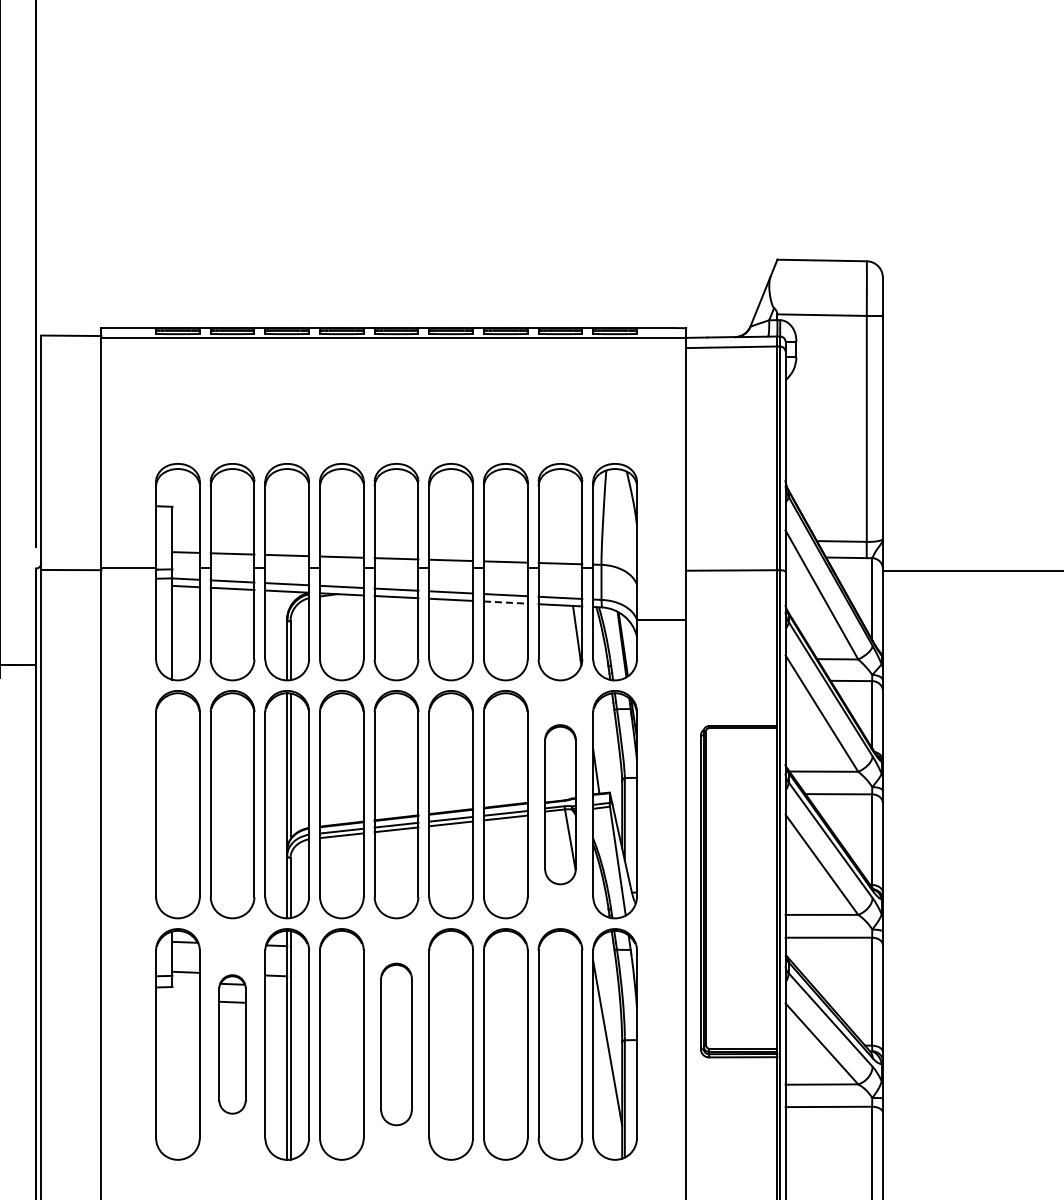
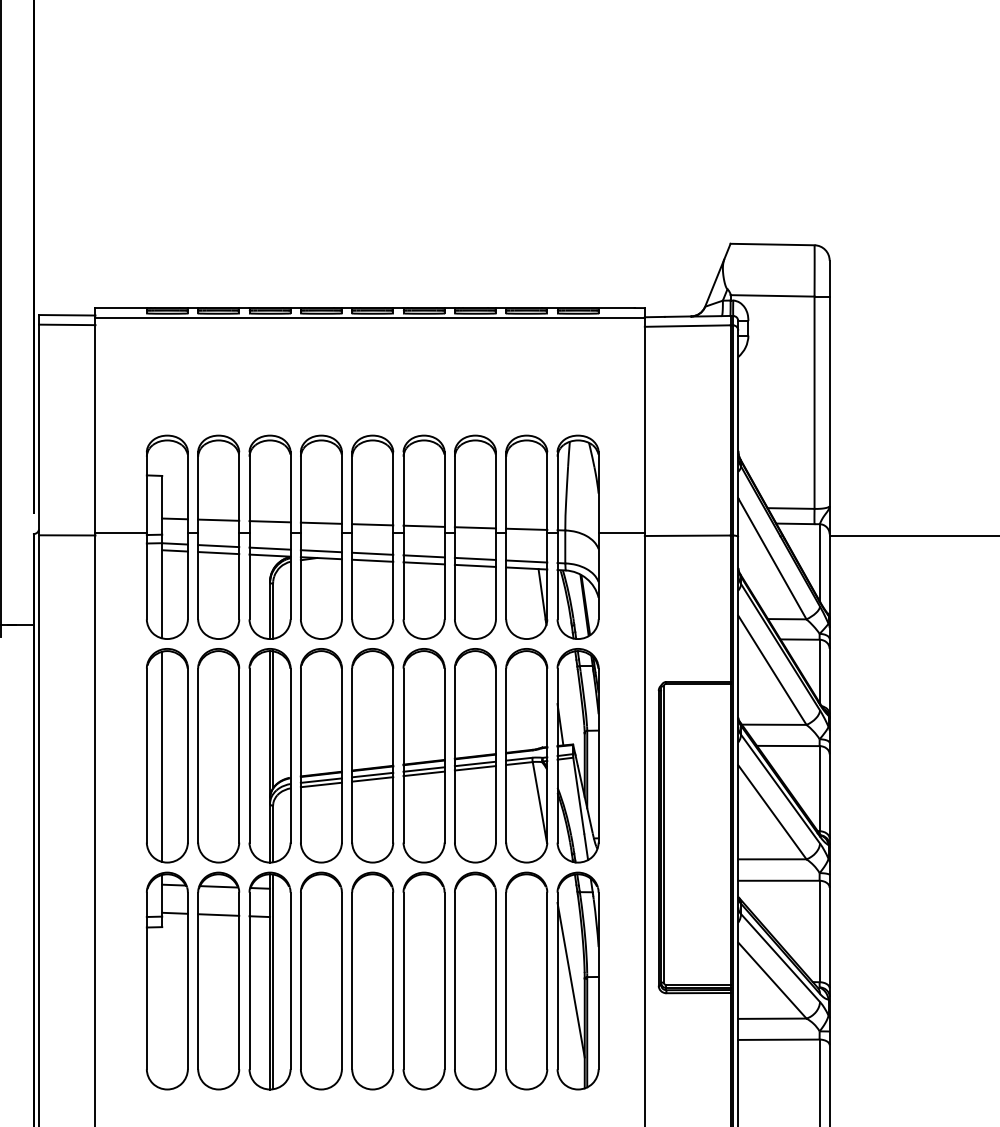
line: (71, 345) -> (67, 324), added
line: (505, 602) -> (475, 565), dashed -> solid
line: (661, 619) -> (621, 532), moved
part: (560, 804) -> (526, 755), size x1.43
line: (172, 805) -> (162, 756), added
part: (232, 1044) -> (218, 981), size x1.67
part: (396, 1044) -> (372, 981), size x1.43

